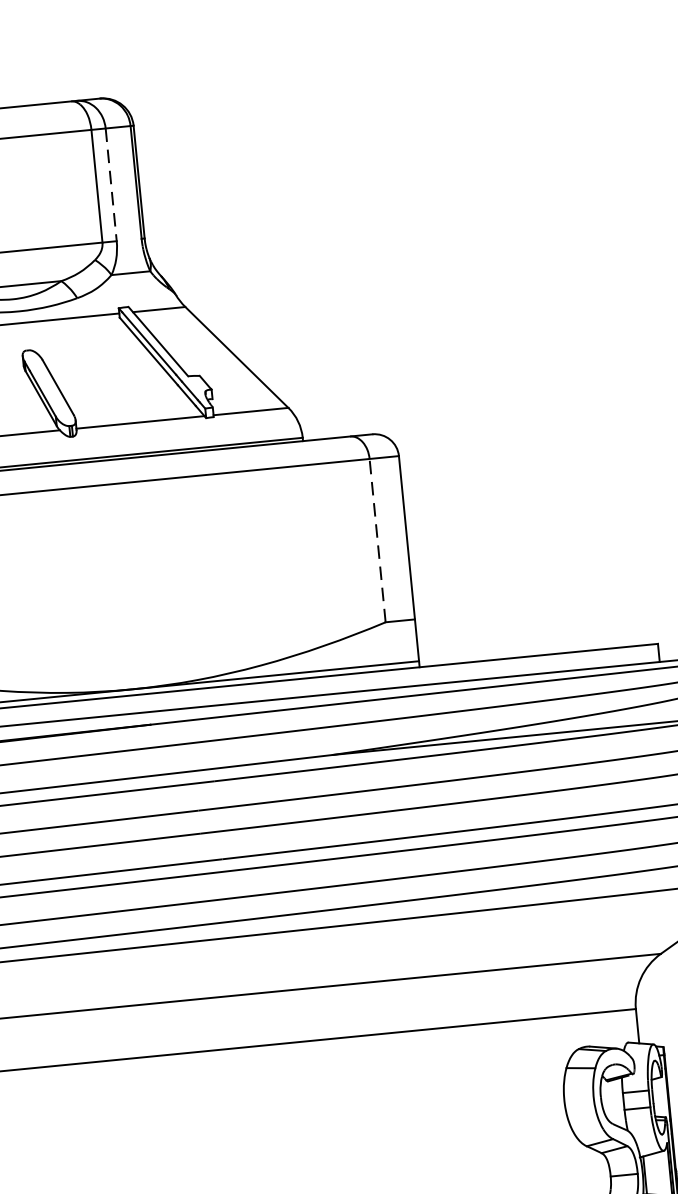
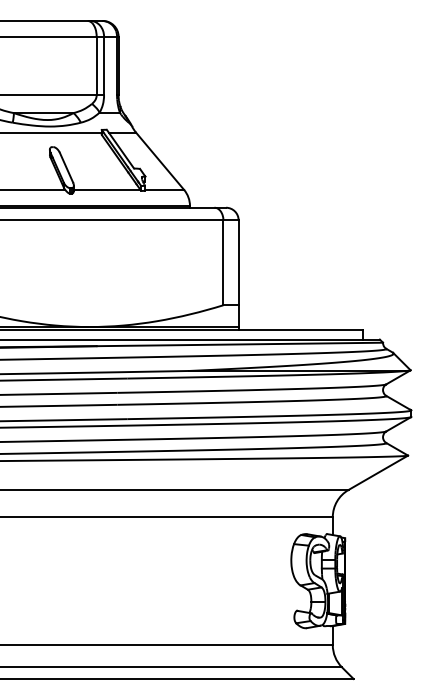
line: (112, 185) -> (104, 66), dashed -> solid
line: (377, 540) -> (223, 262), dashed -> solid

